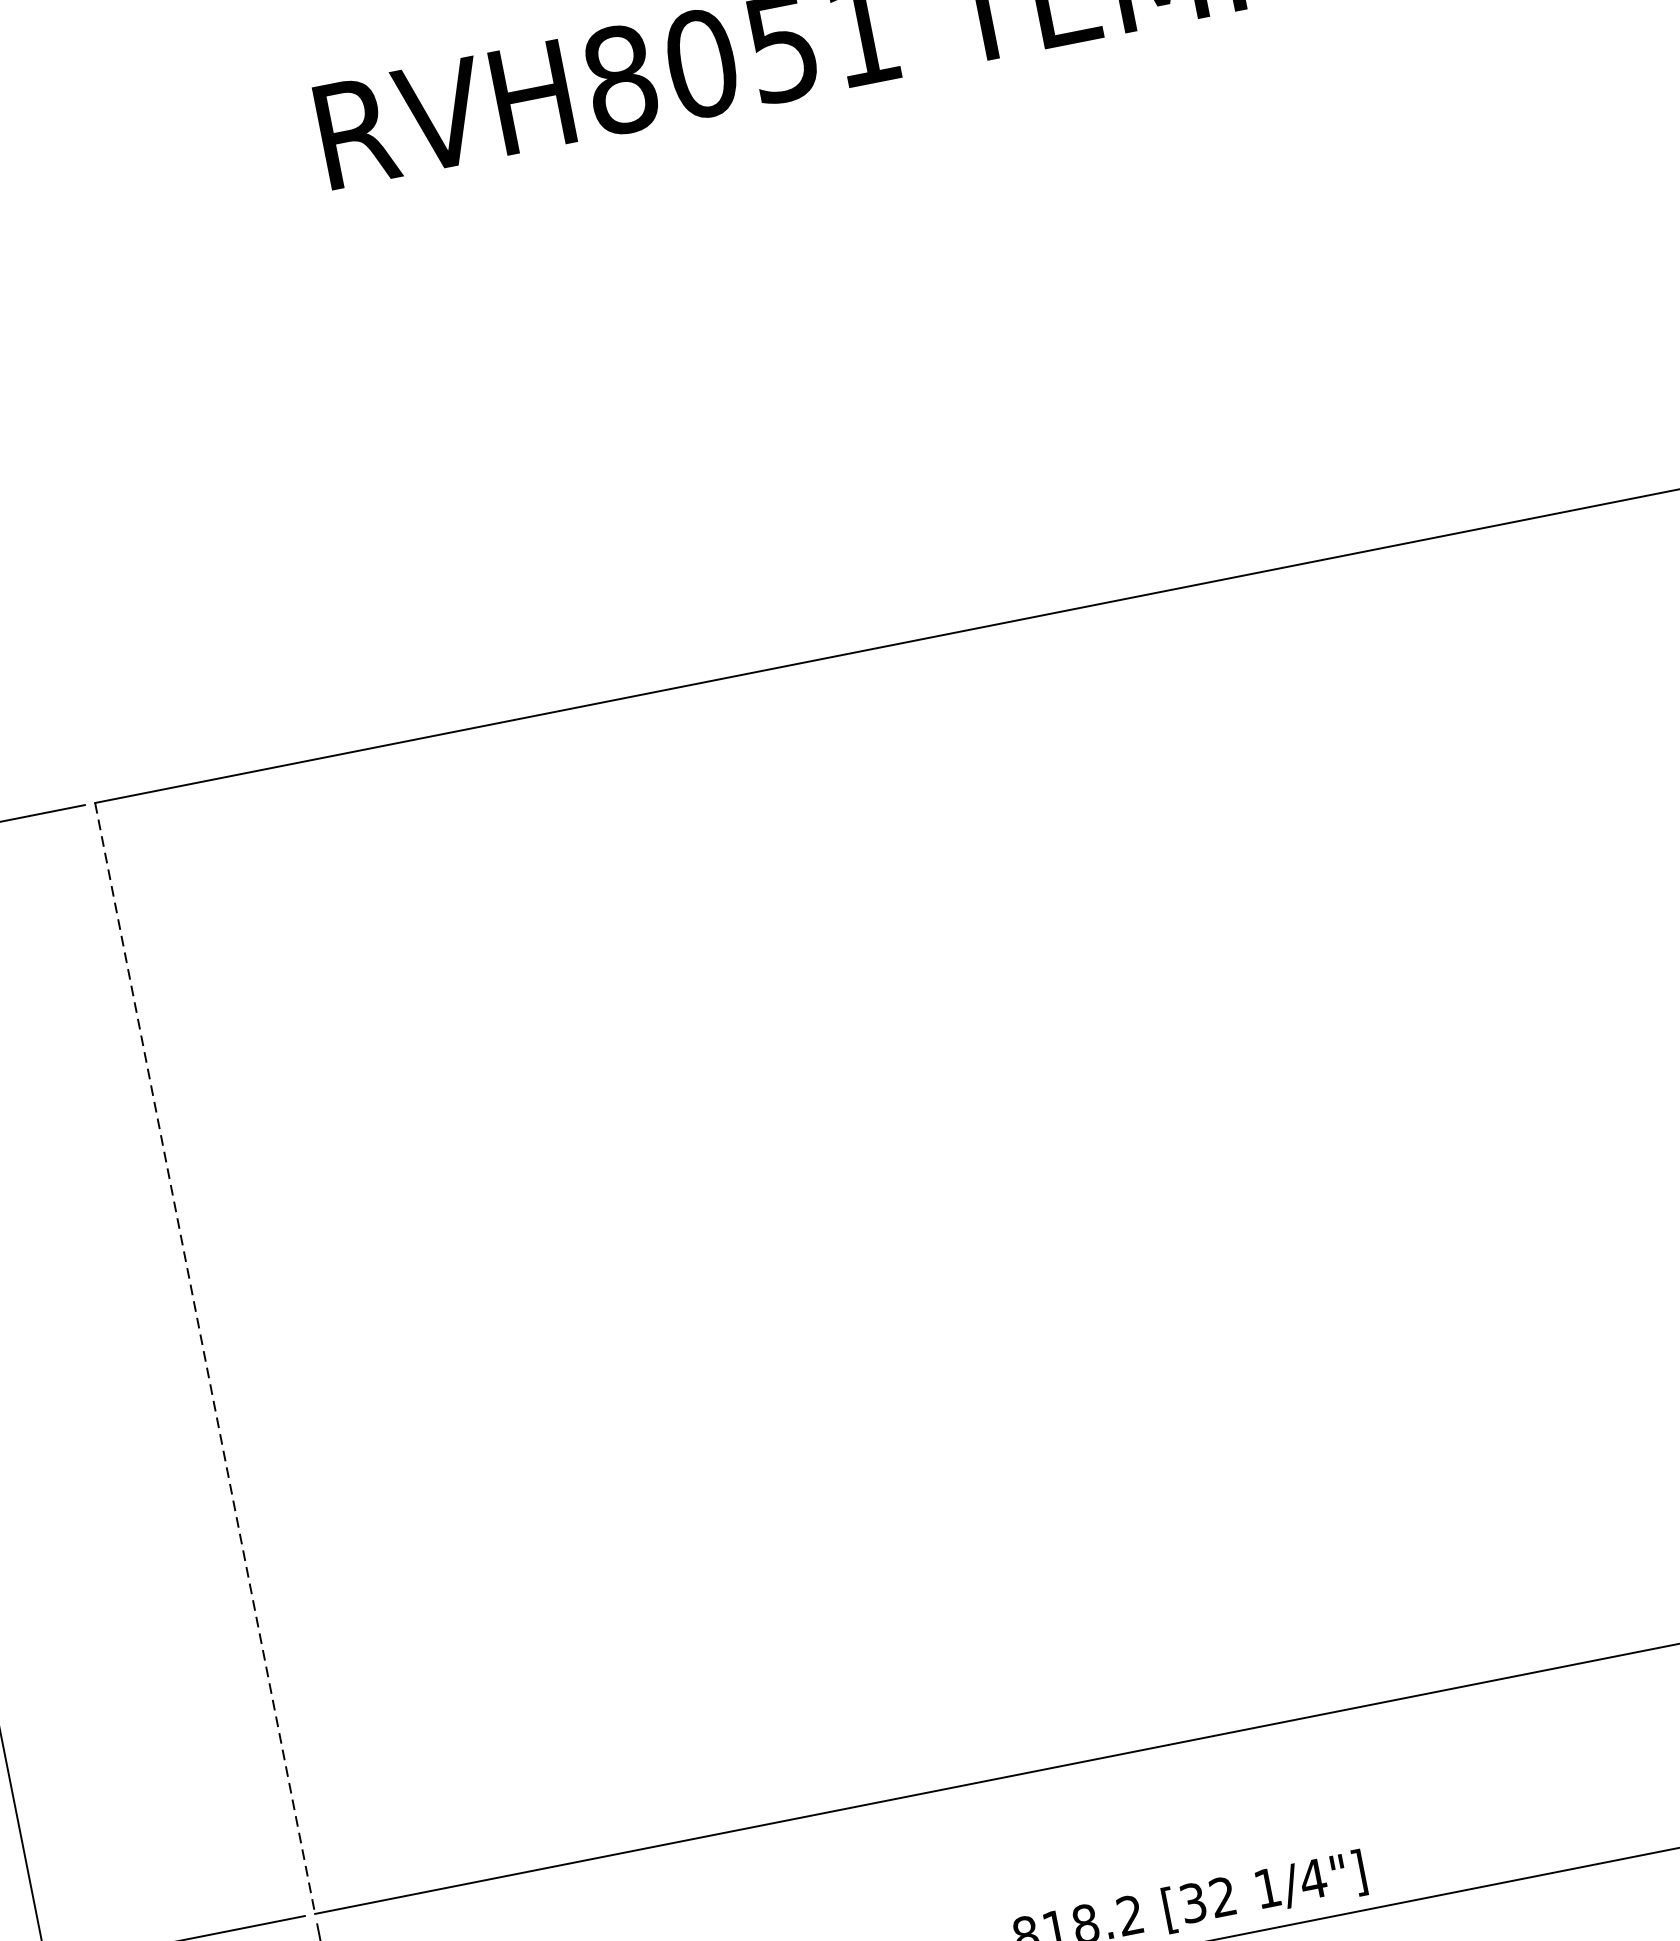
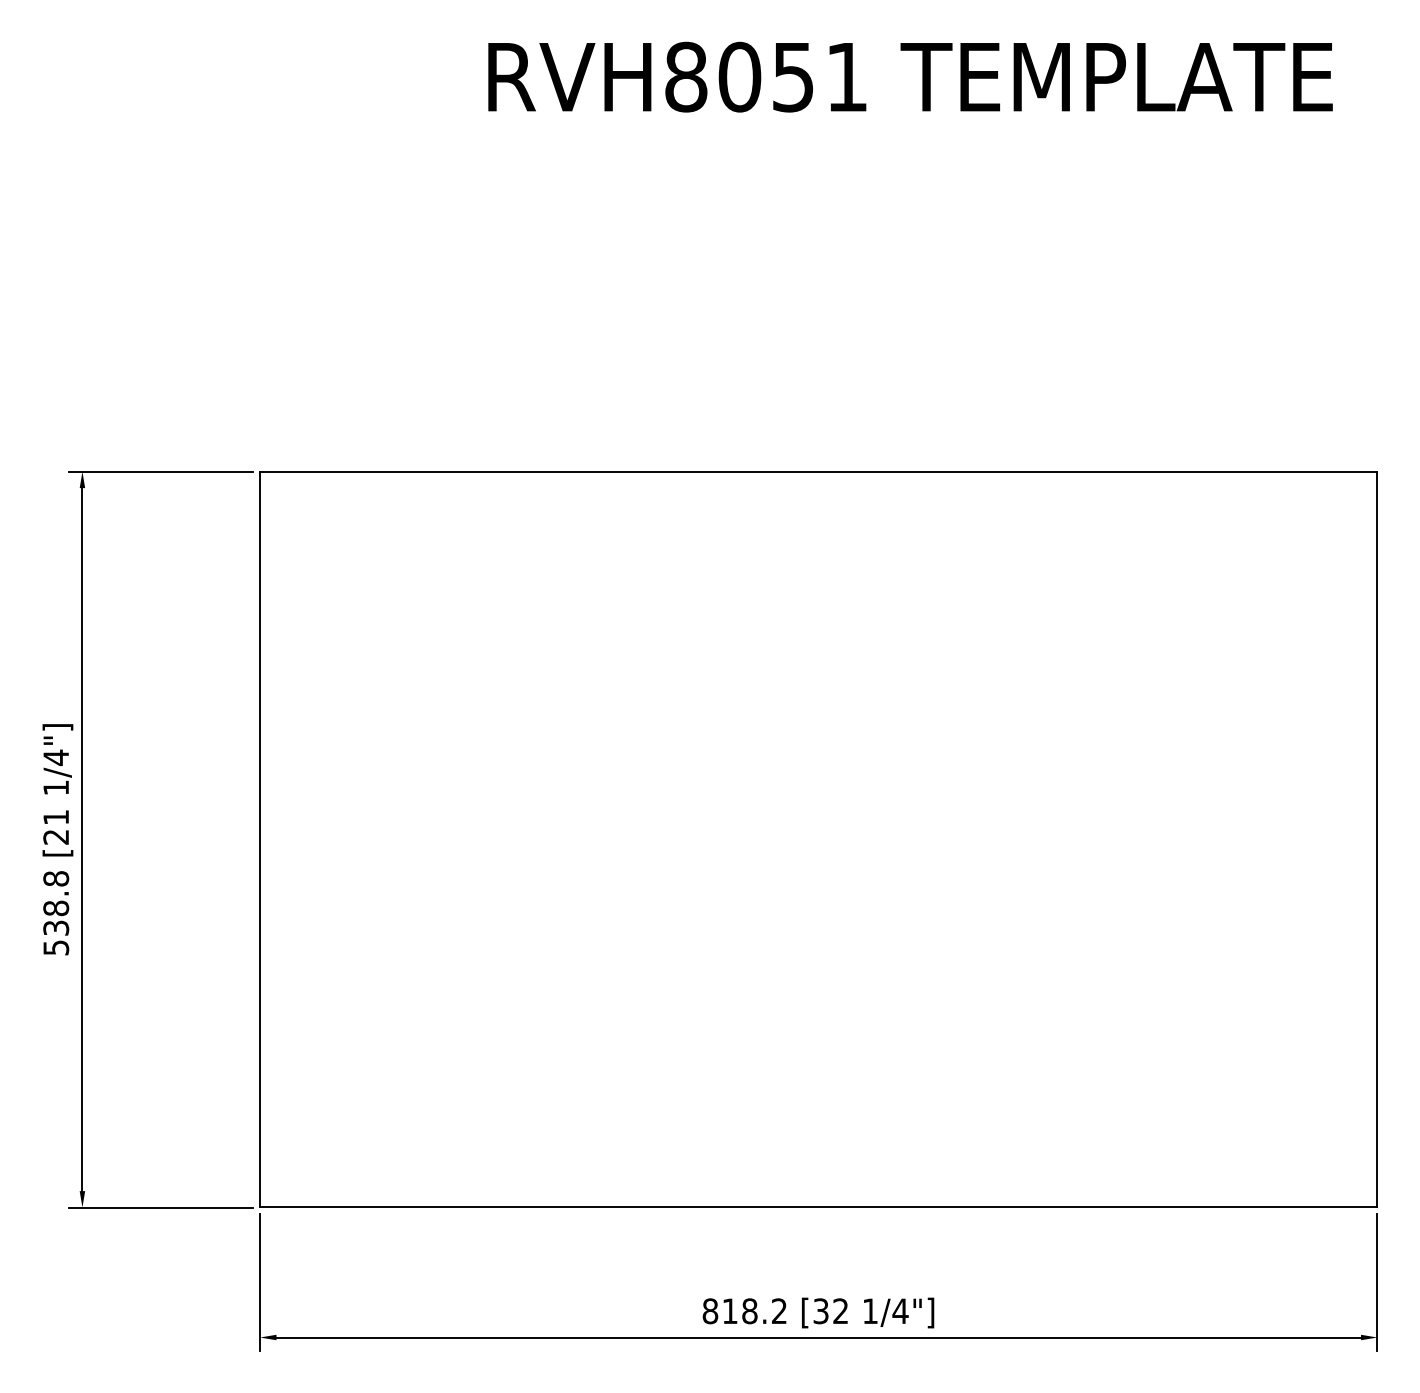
line: (205, 1358) -> (260, 839), dashed -> solid

